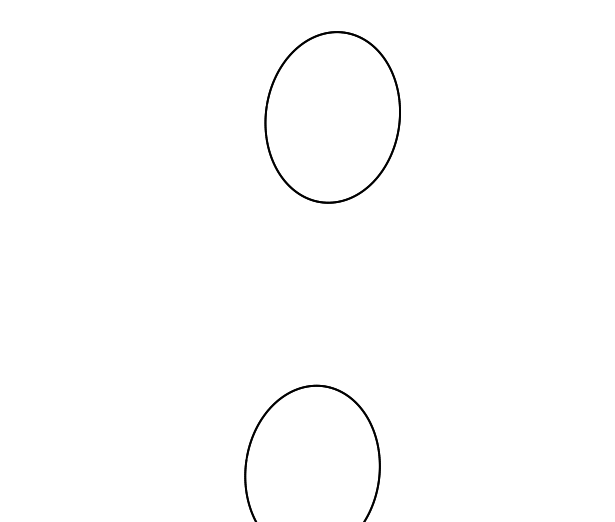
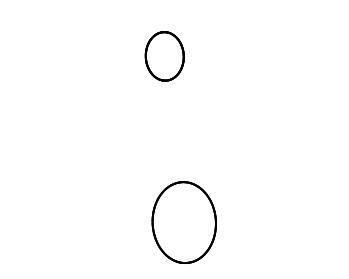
part: (332, 117) -> (164, 56), size x0.6

